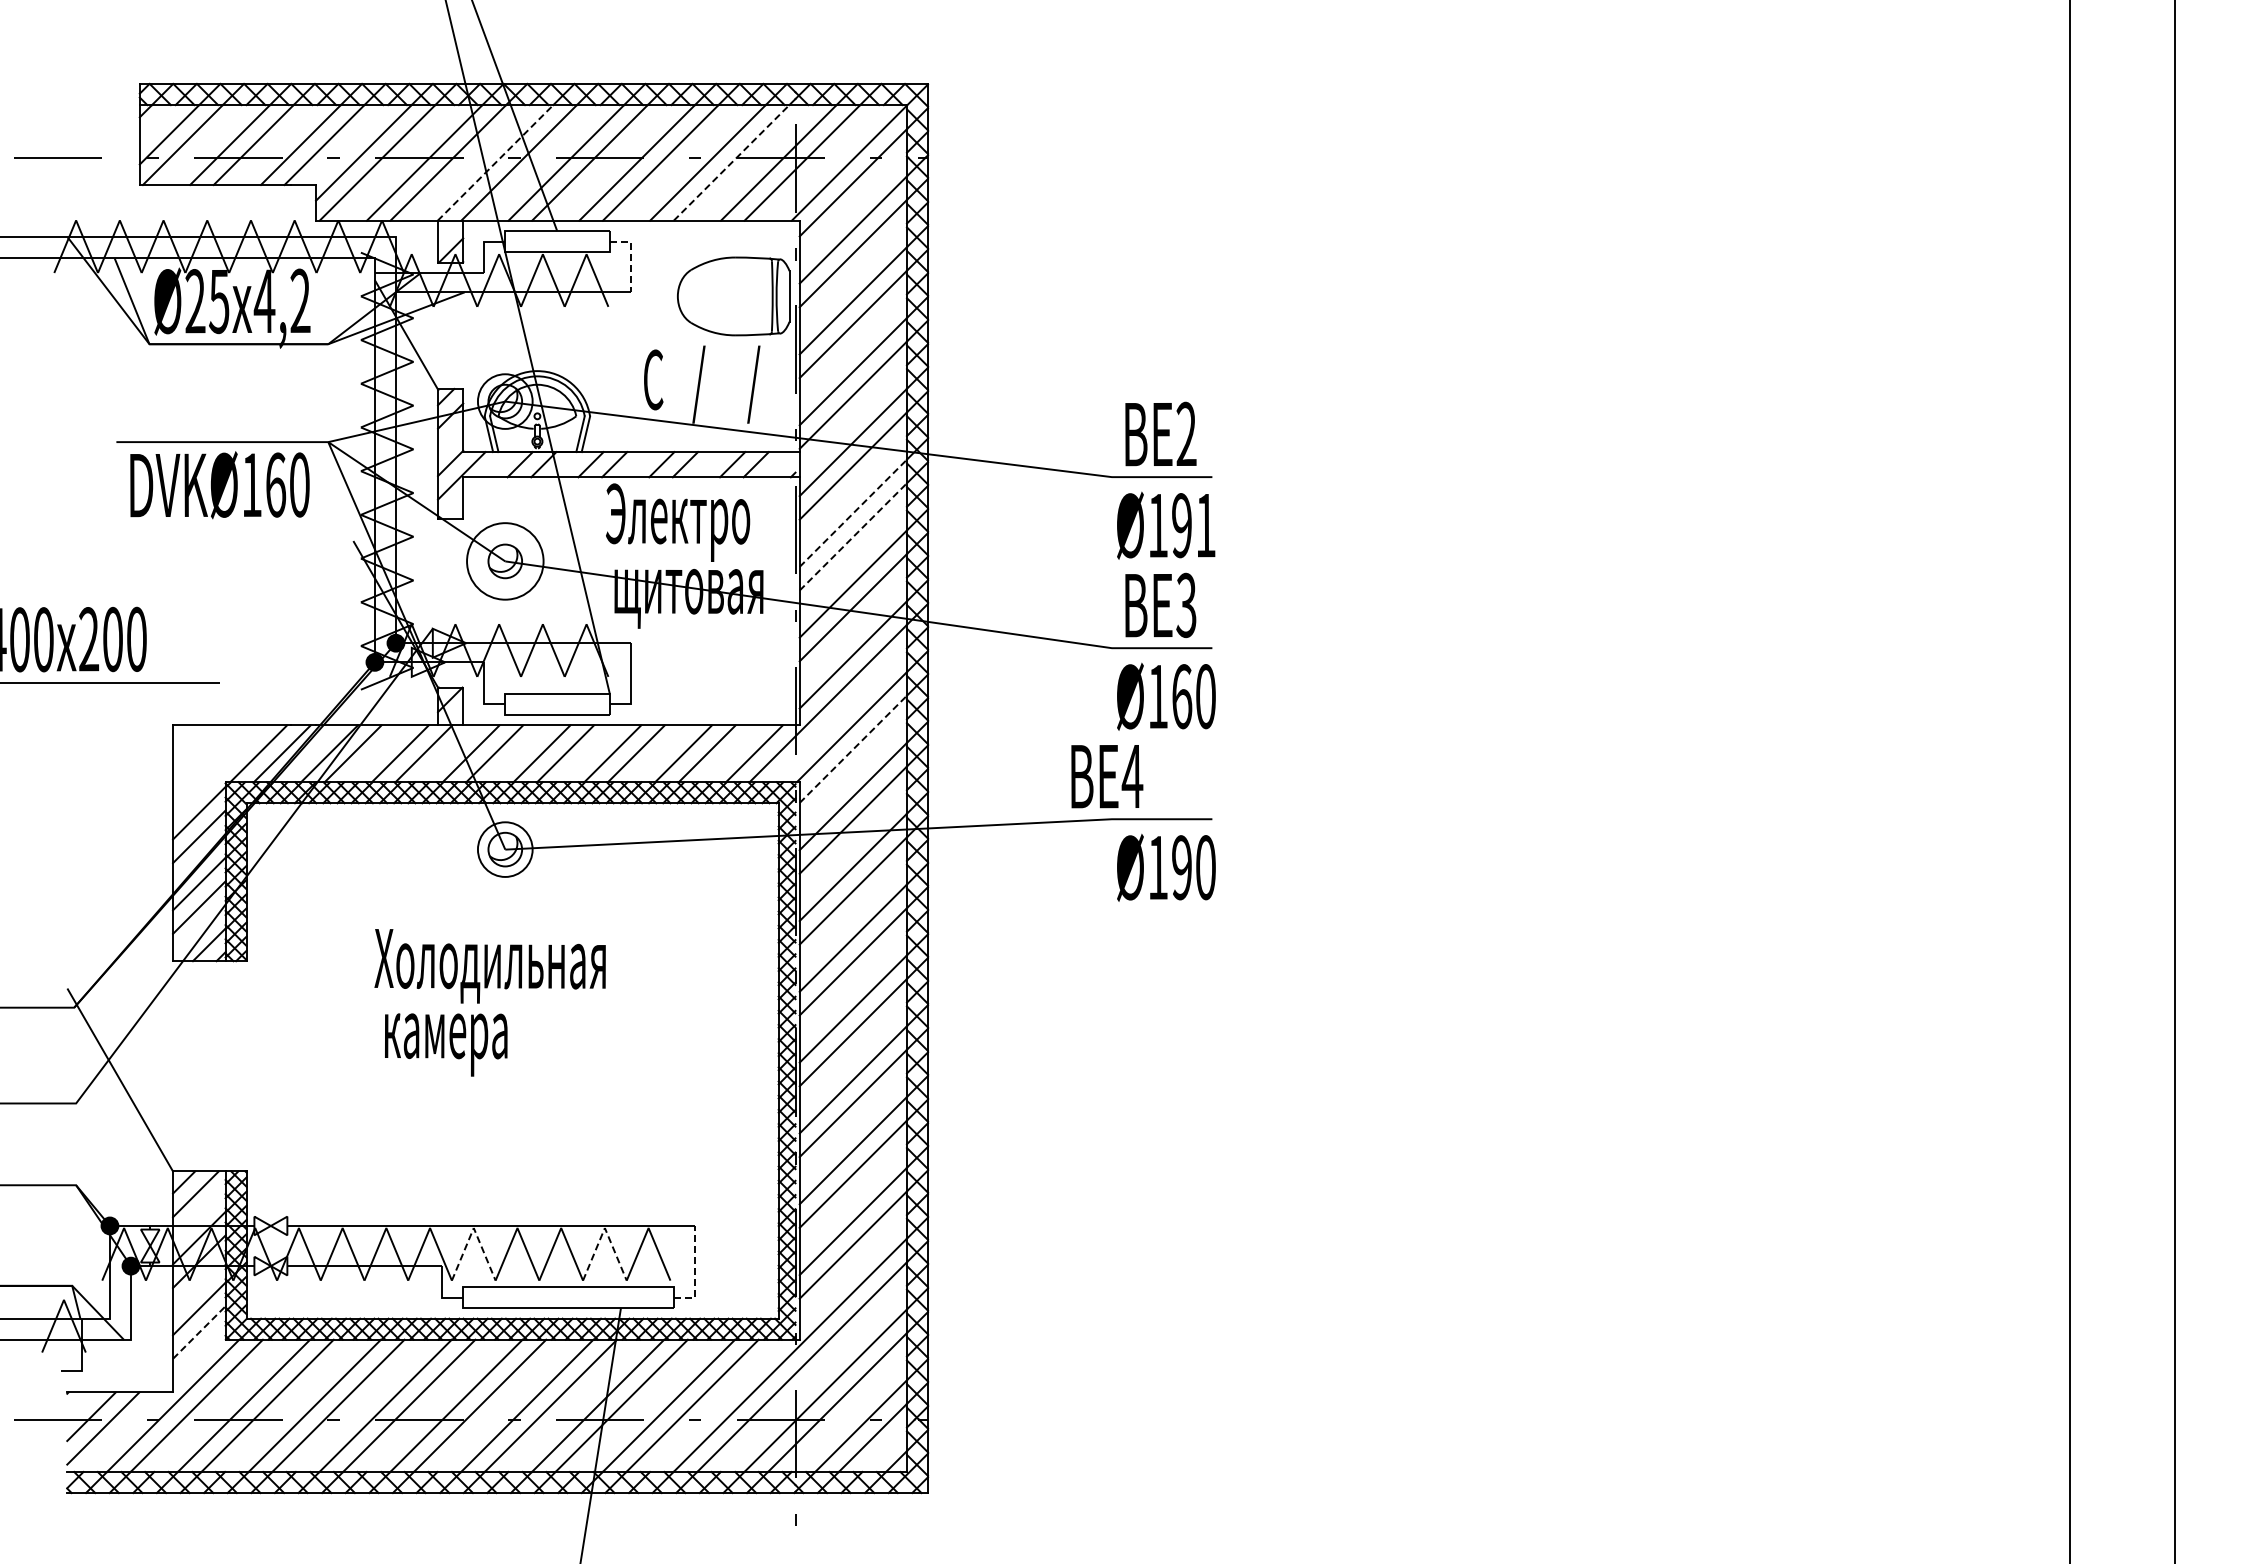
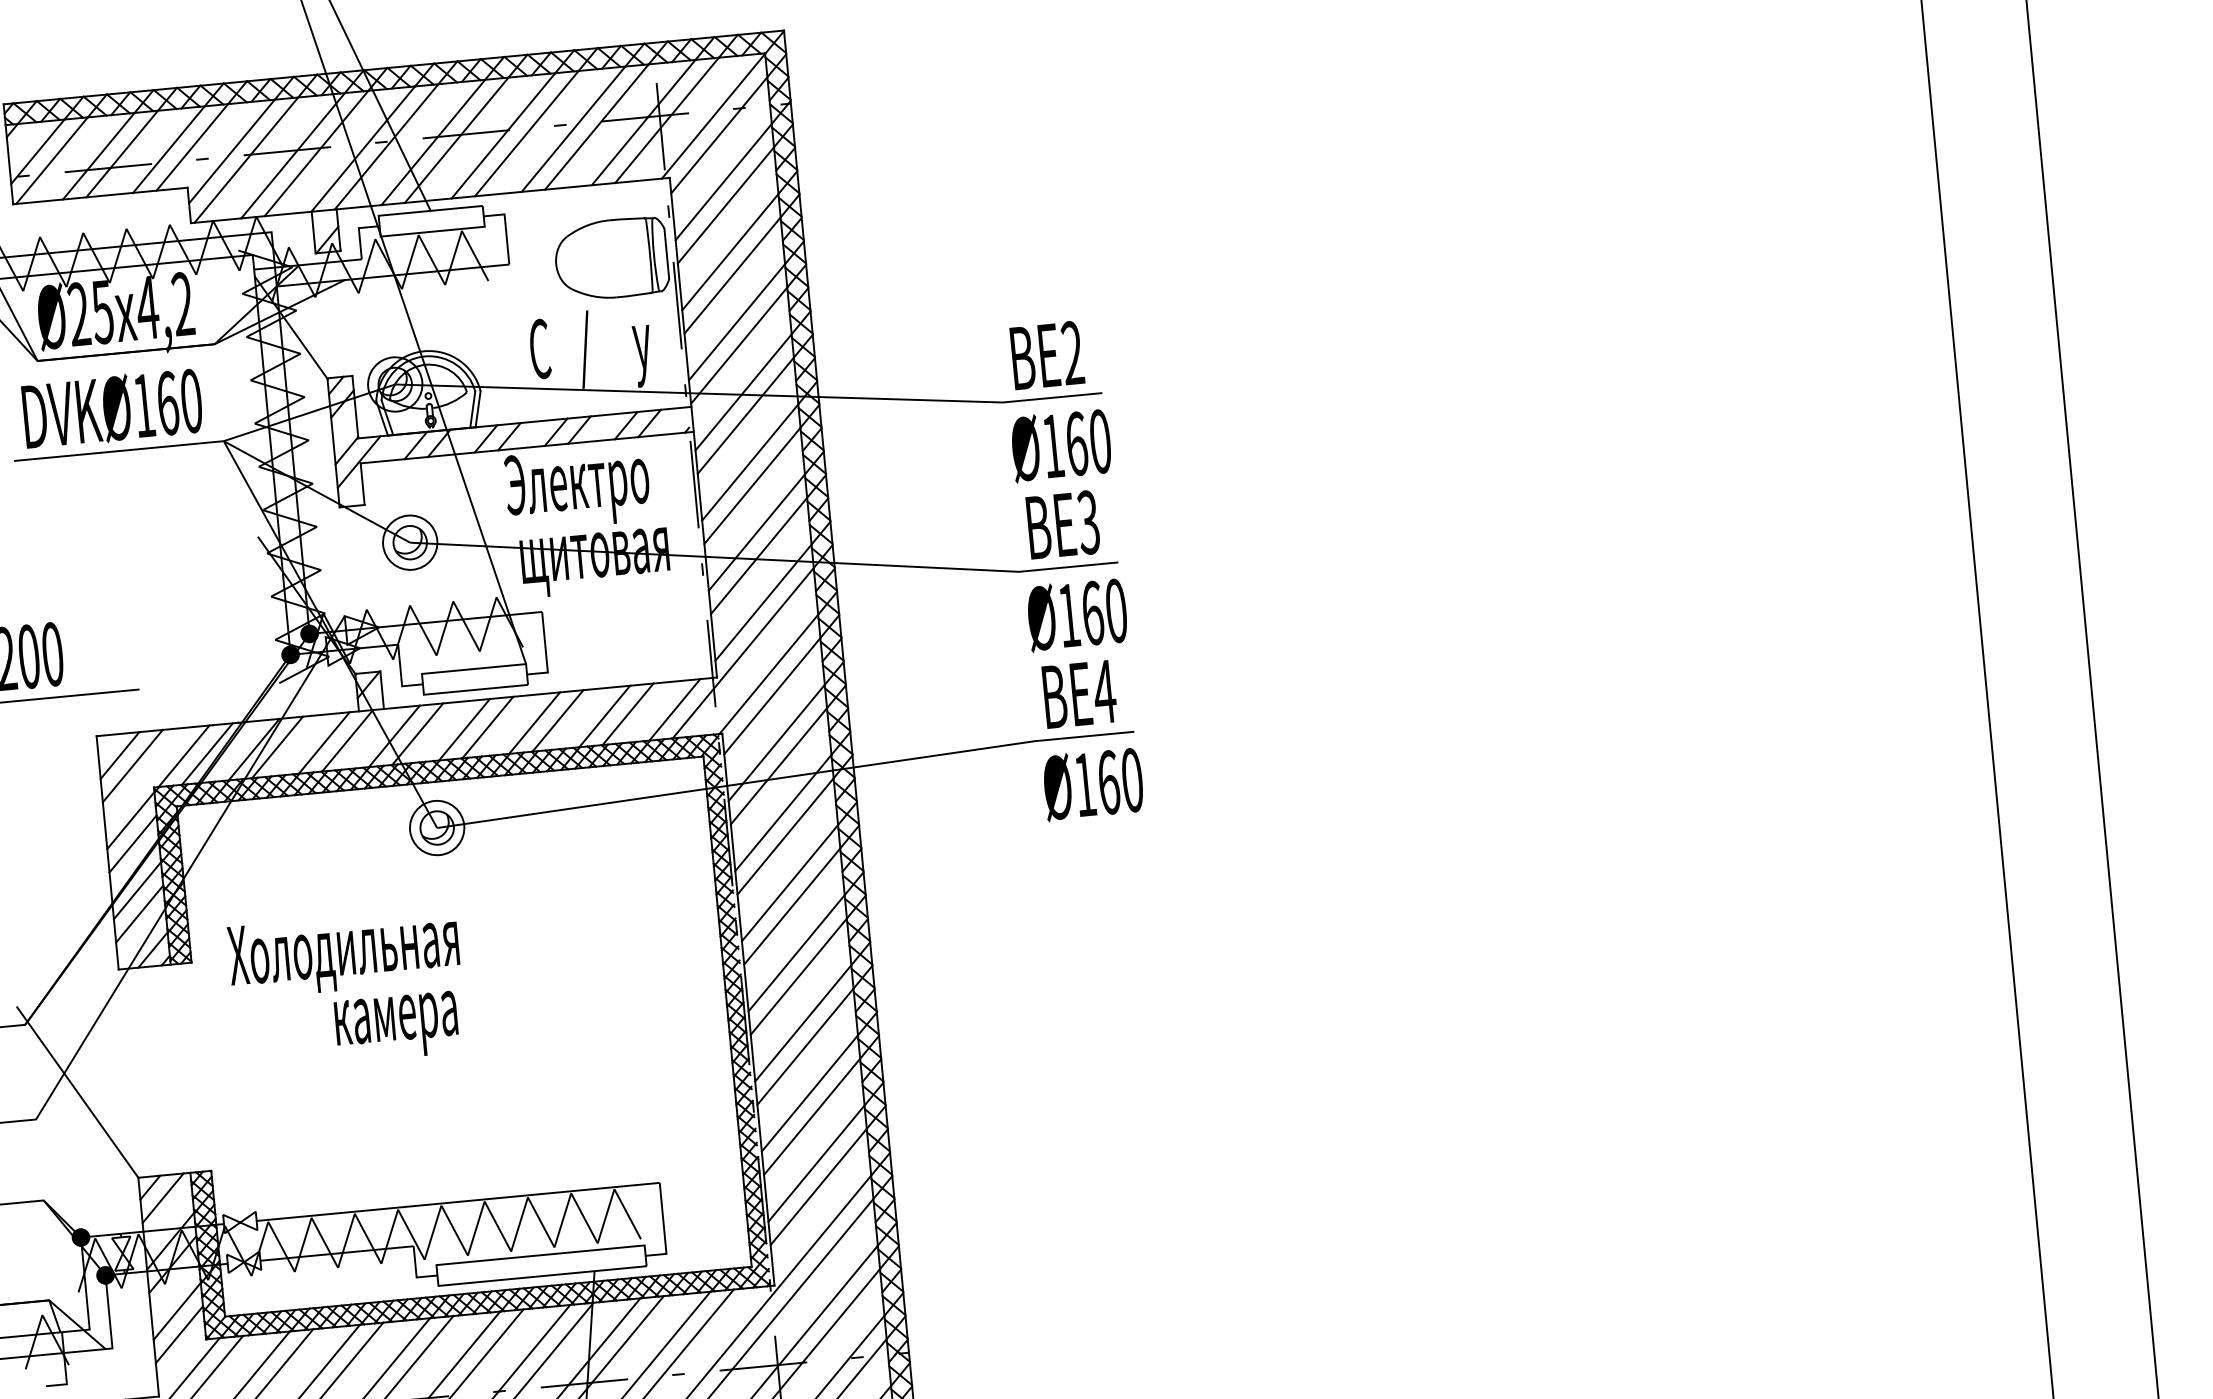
line: (495, 162) -> (363, 148), dashed -> solid
line: (731, 162) -> (596, 126), dashed -> solid
line: (630, 255) -> (505, 228), dashed -> solid
text: (756, 386) -> (642, 346), / -> у
text: (219, 485) -> (112, 409), moved
line: (853, 513) -> (750, 462), dashed -> solid
text: (1193, 525) -> (1088, 442), Ø191 -> Ø160
line: (853, 536) -> (752, 485), dashed -> solid
circle: (504, 561) -> (409, 542), size x0.71
line: (194, 746) -> (119, 755), added
line: (853, 749) -> (772, 696), dashed -> solid
line: (206, 758) -> (132, 765), added
text: (1107, 776) -> (1079, 694), moved
text: (1182, 867) -> (1109, 782), Ø190 -> Ø160
text: (489, 966) -> (343, 953), moved
line: (473, 1228) -> (441, 1206), dashed -> solid
line: (604, 1228) -> (570, 1193), dashed -> solid
line: (694, 1272) -> (664, 1228), dashed -> solid
line: (199, 1332) -> (179, 1334), dashed -> solid

